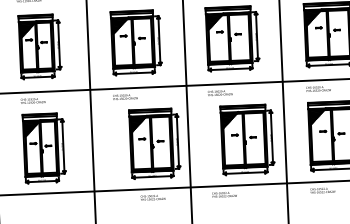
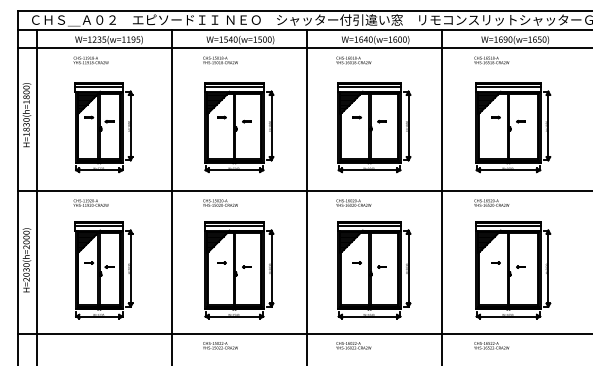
part: (247, 140) -> (374, 270), moved
part: (155, 143) -> (239, 270), moved
text: (153, 197) -> (220, 345), moved

